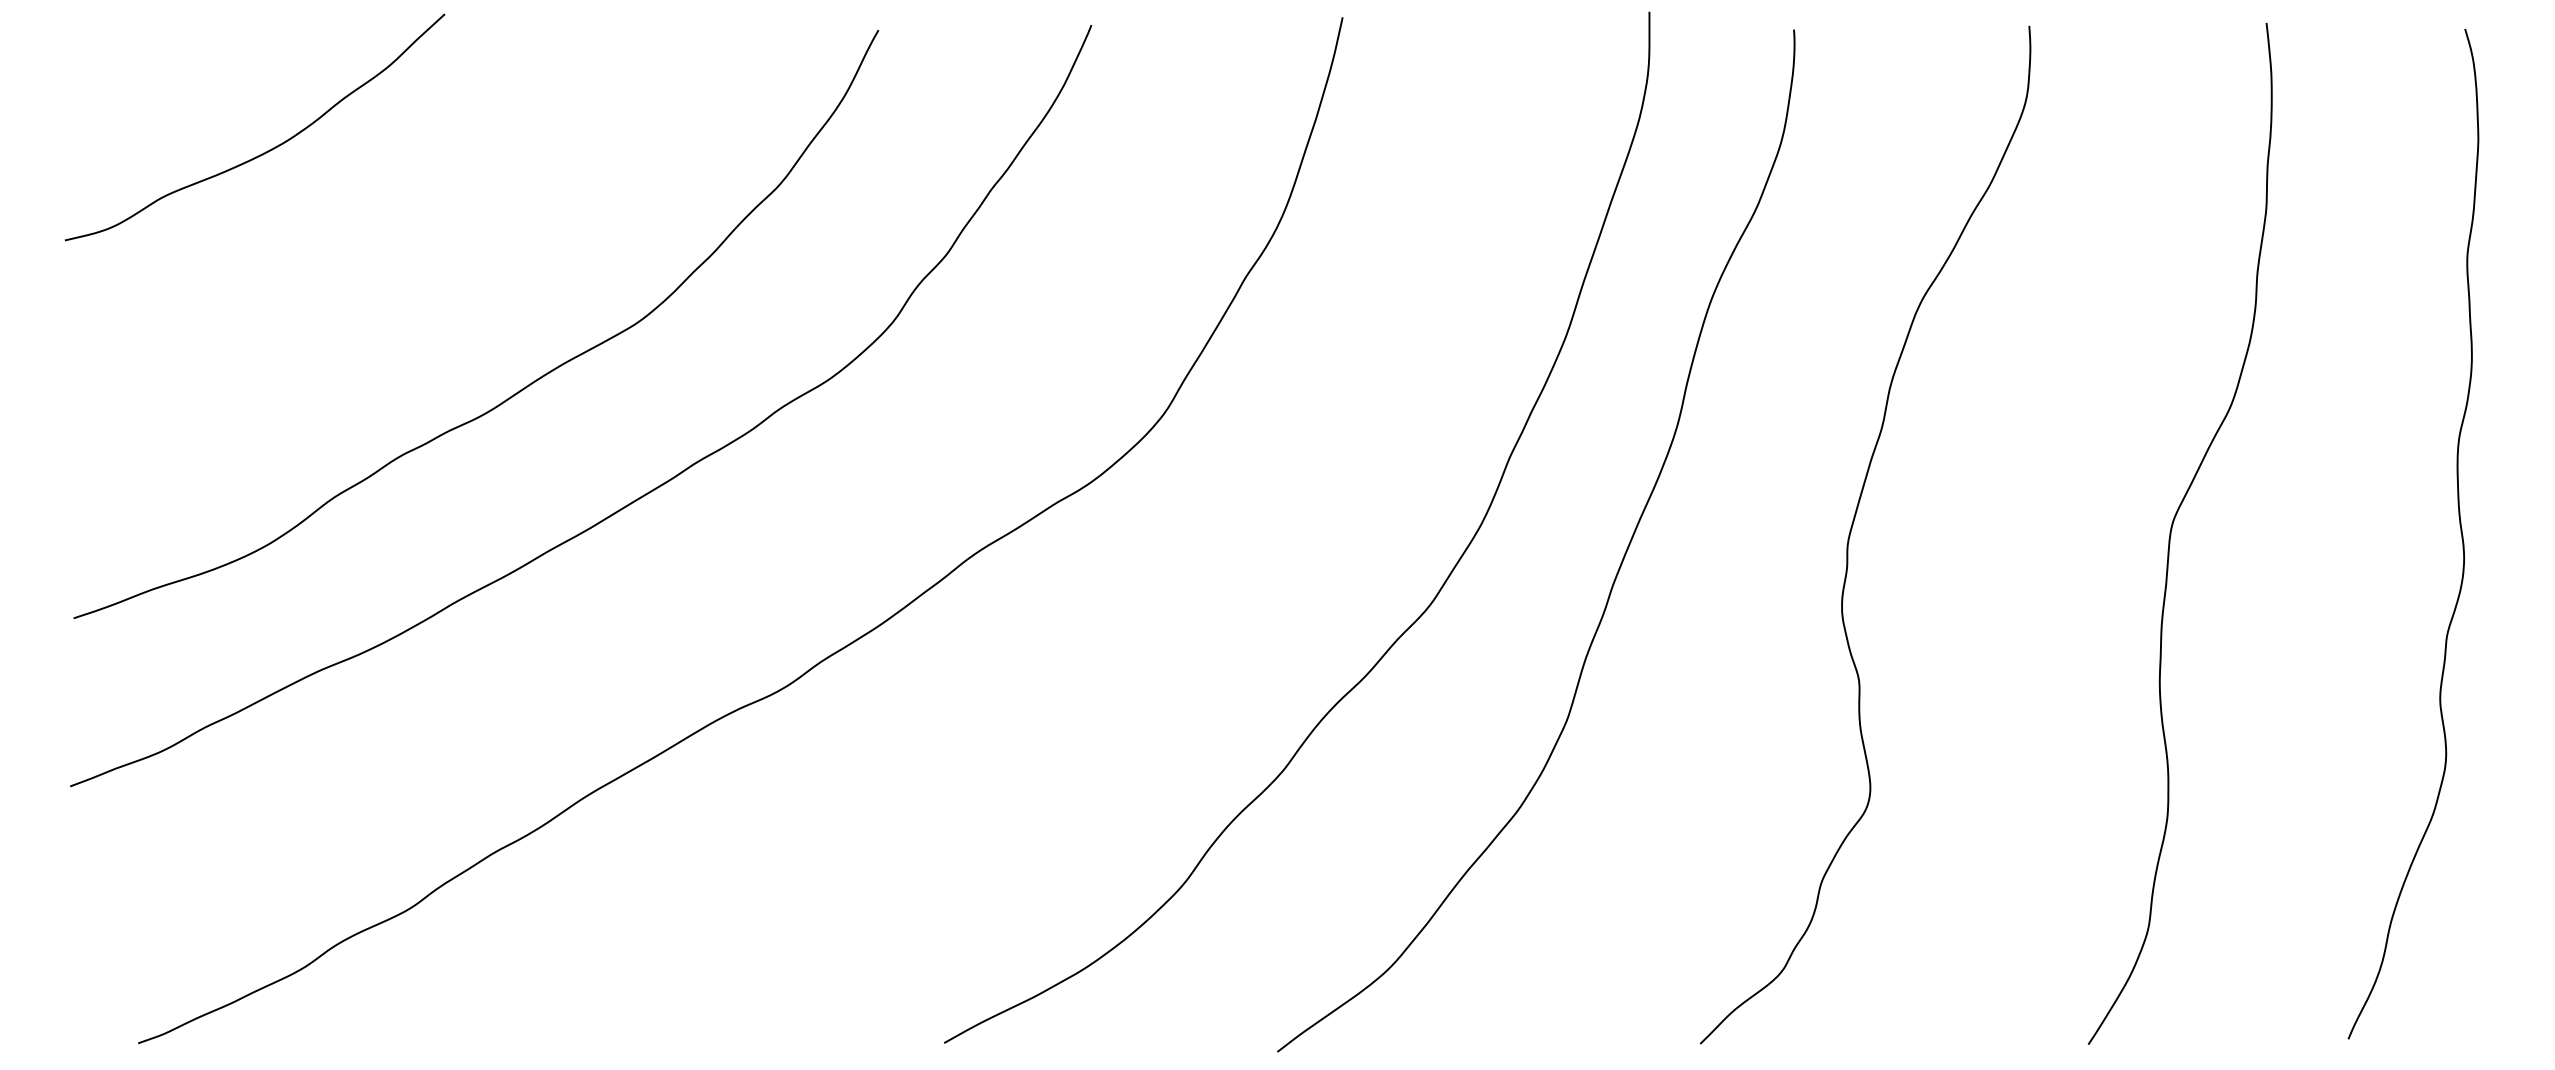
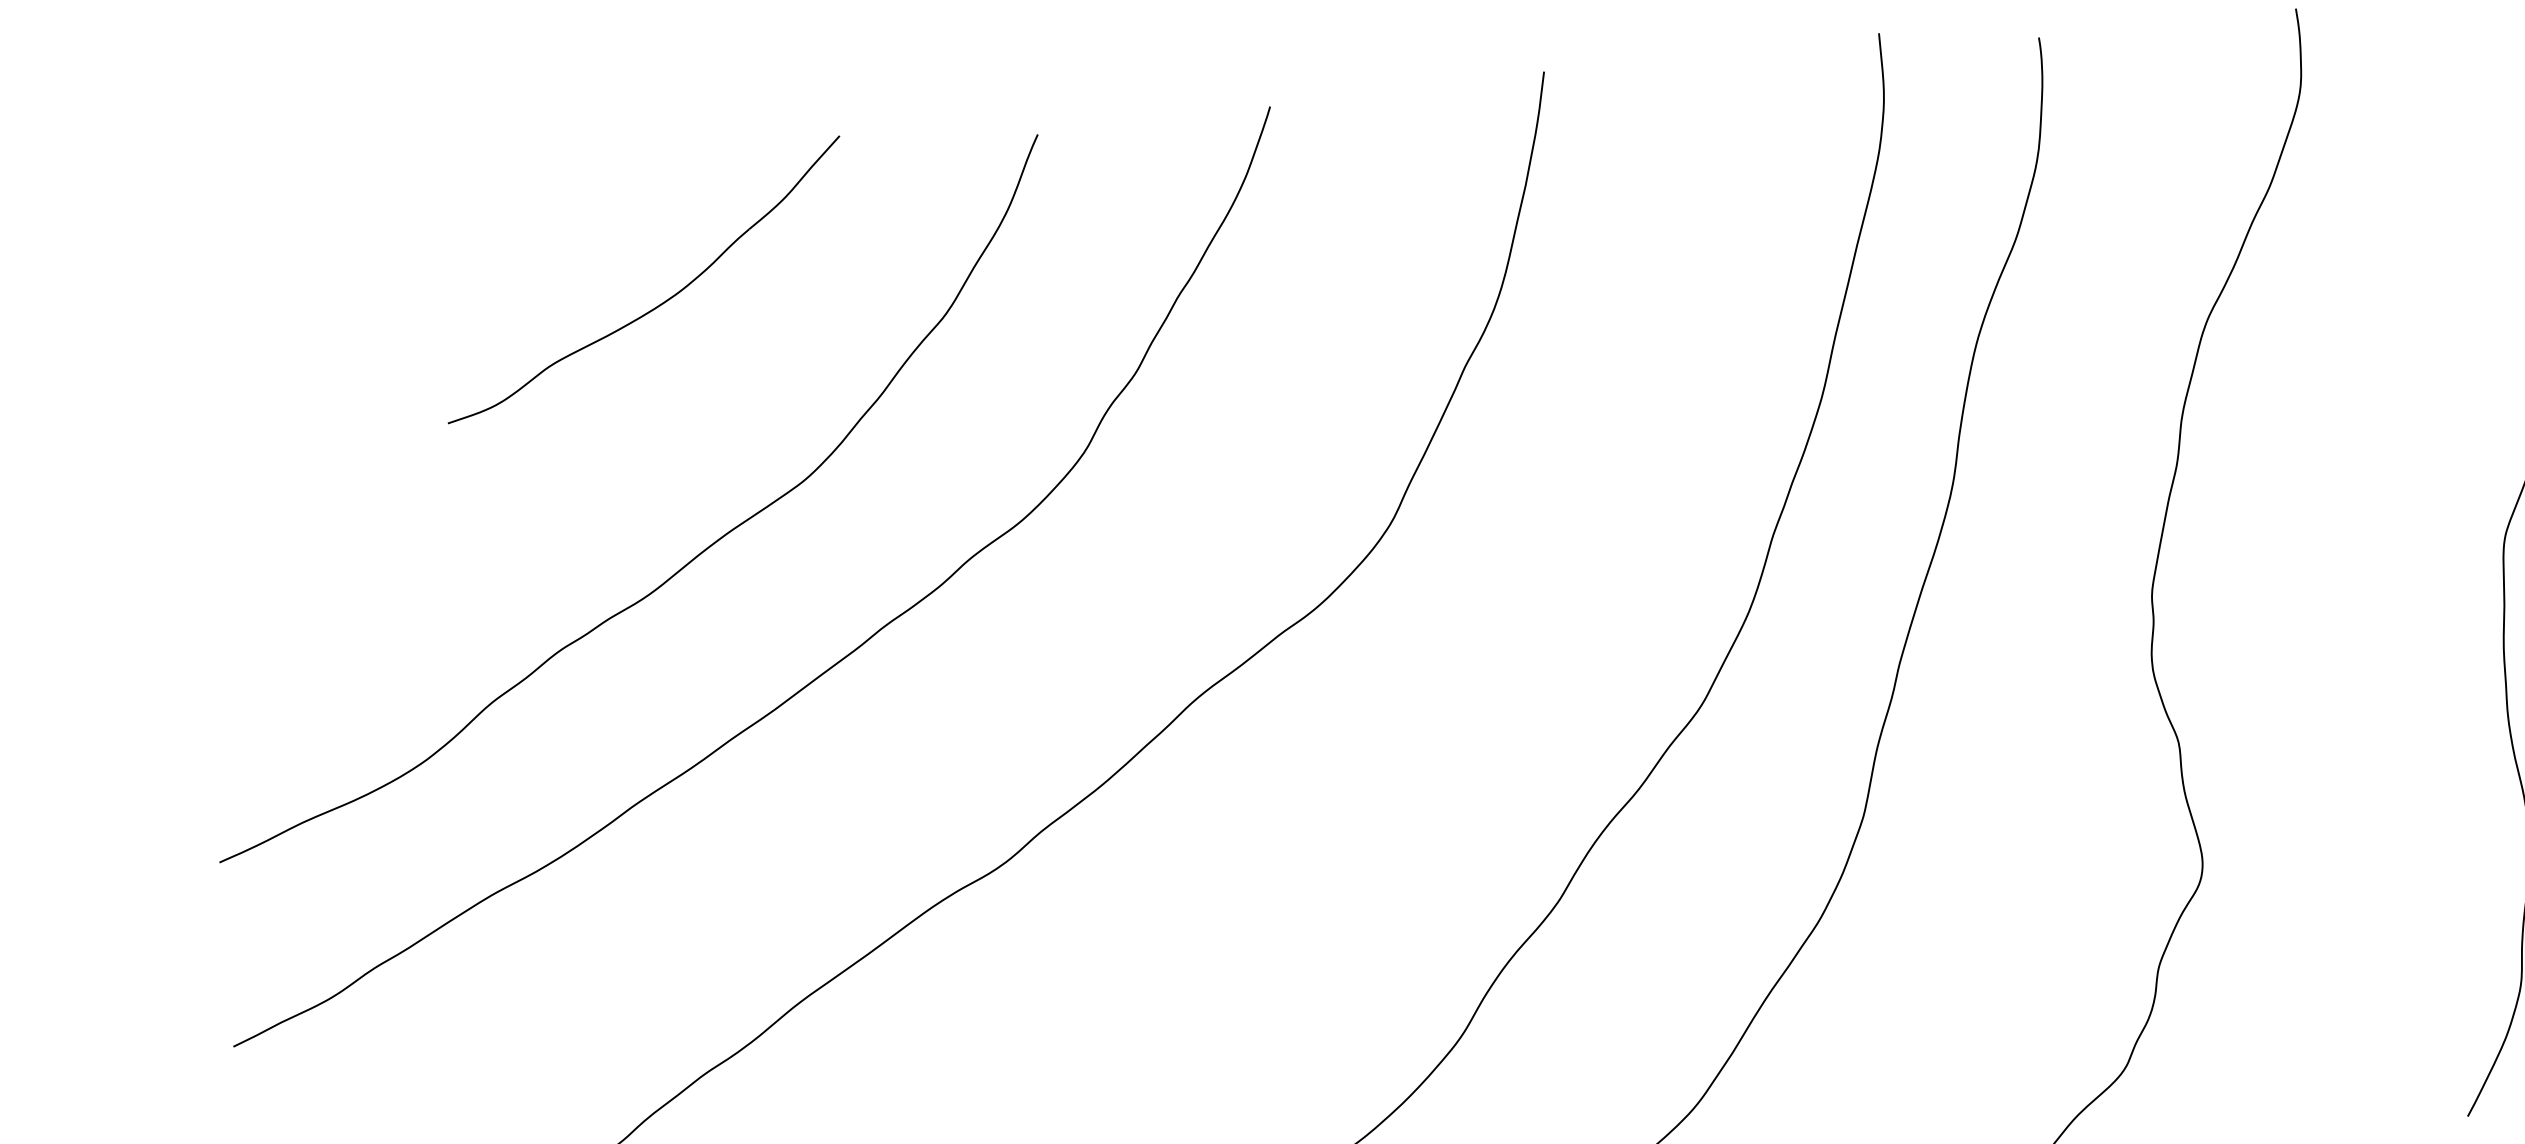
part: (265, 151) -> (657, 305), moved

